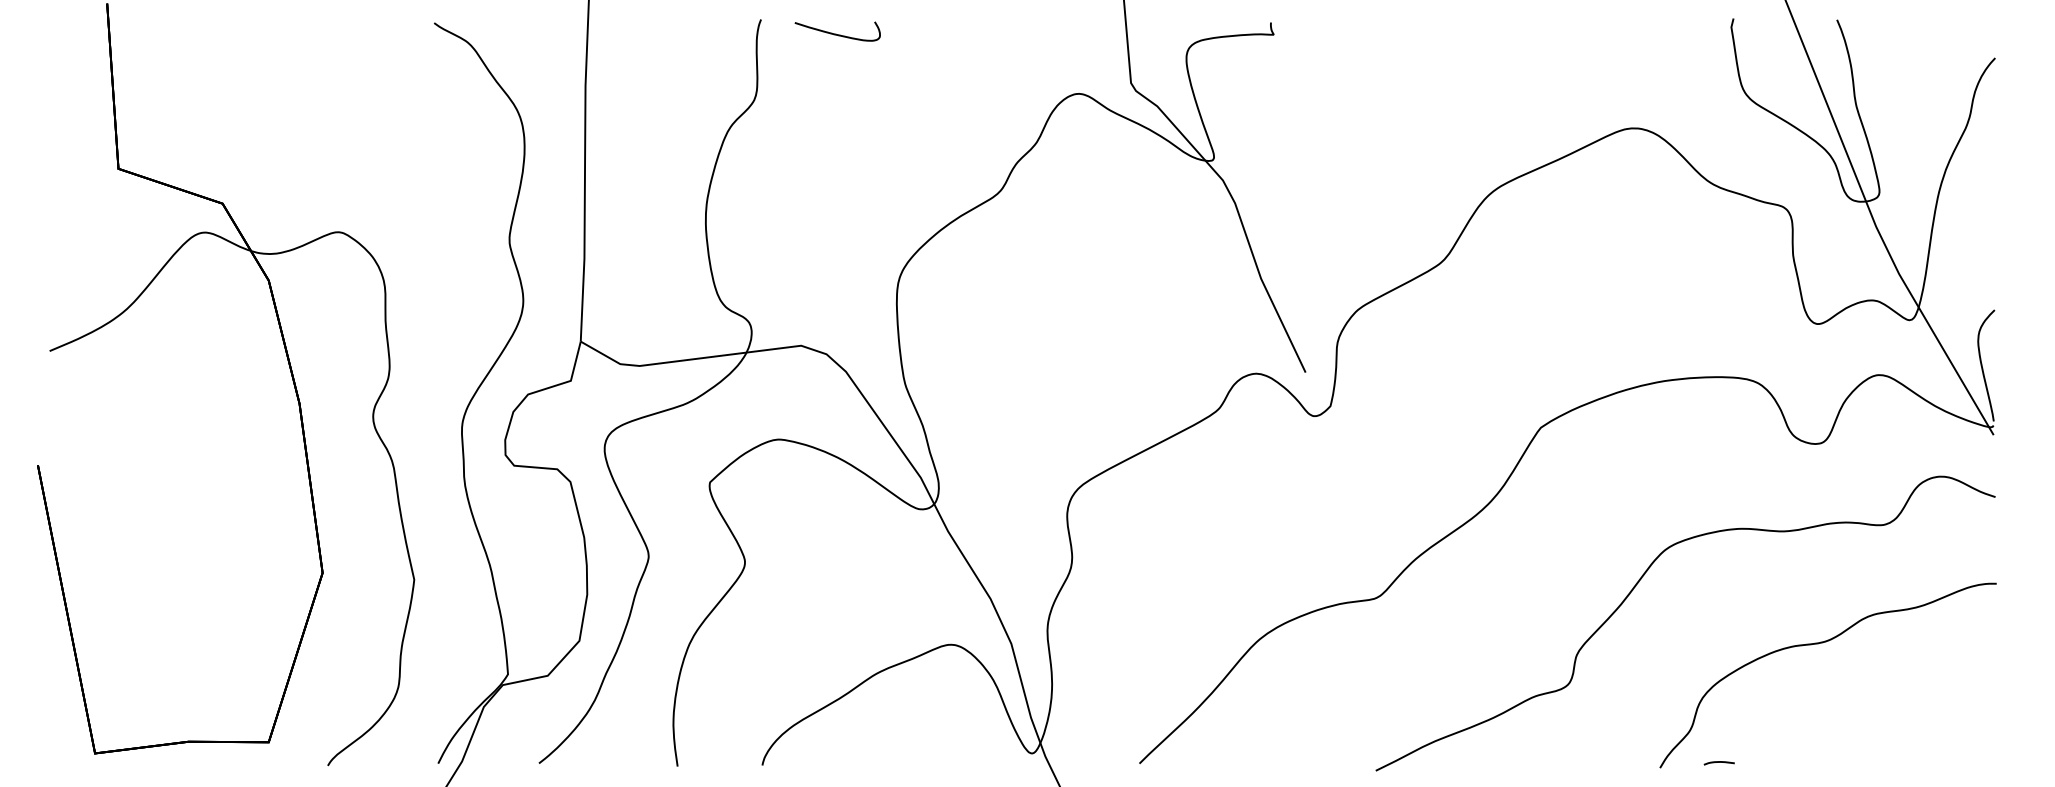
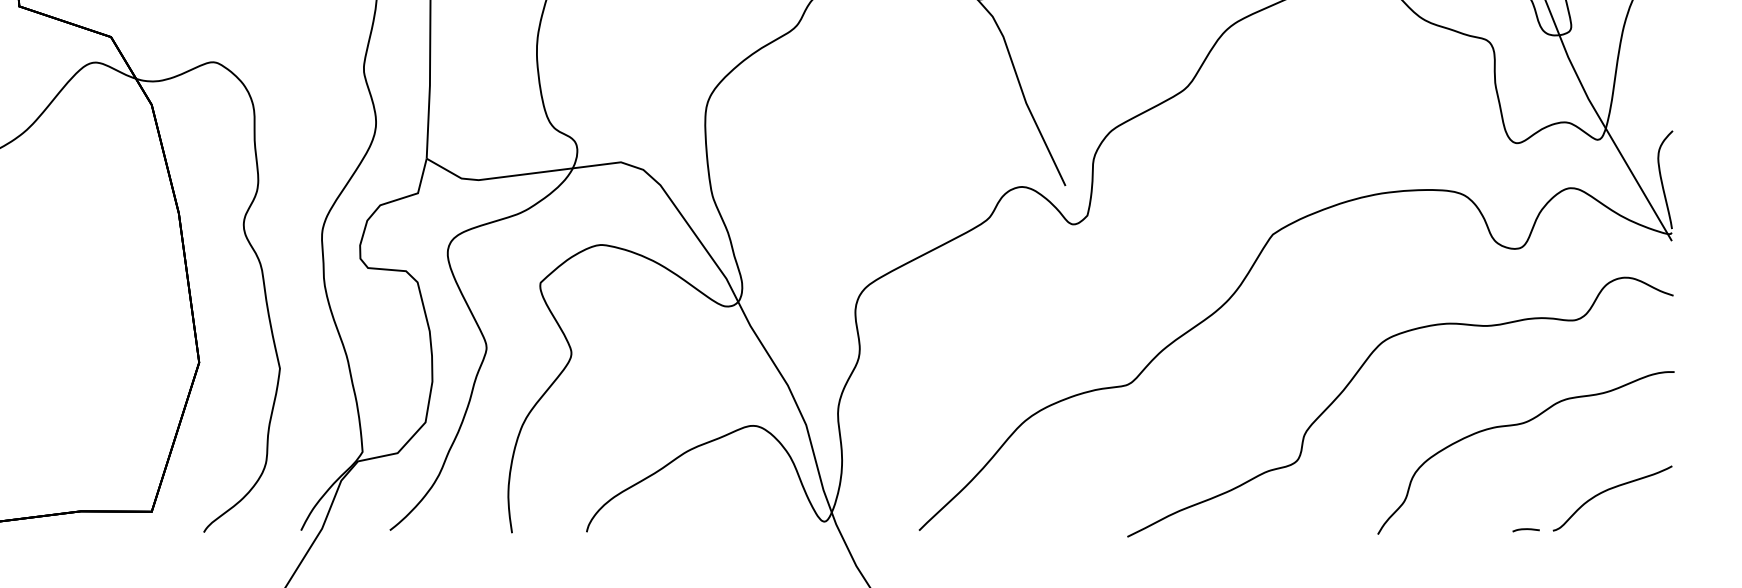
curve: (1921, 718) -> (1608, 490), added
curve: (1718, 762) -> (1525, 529), moved

